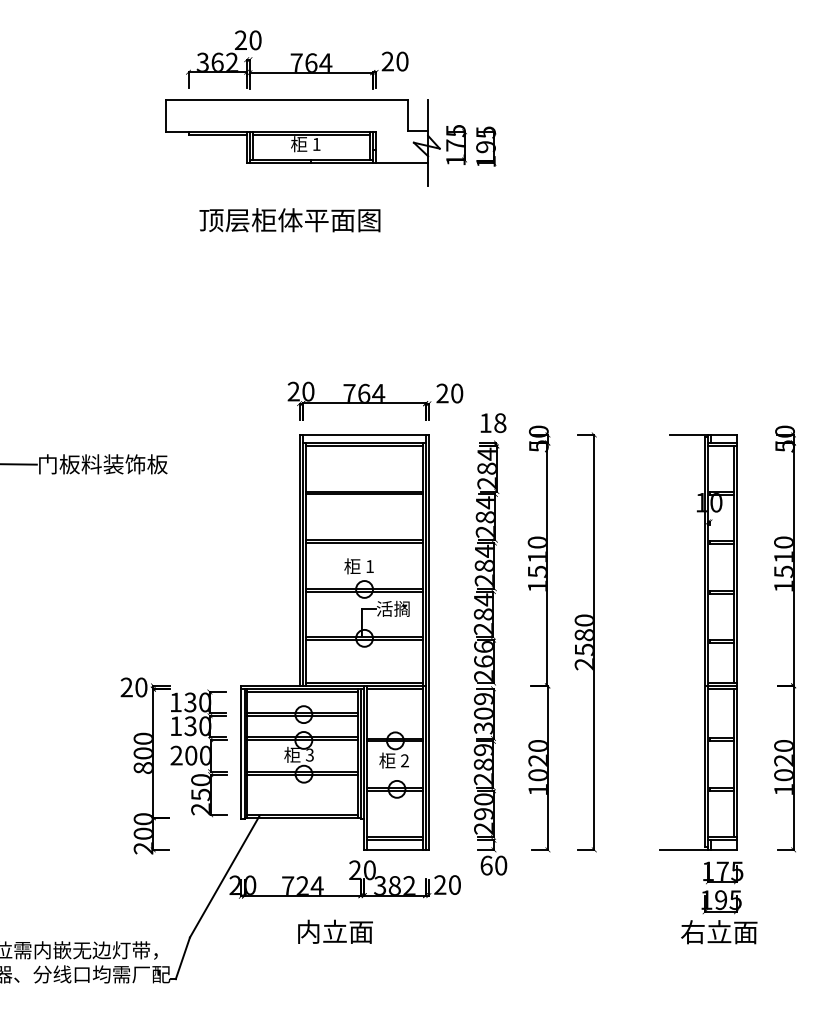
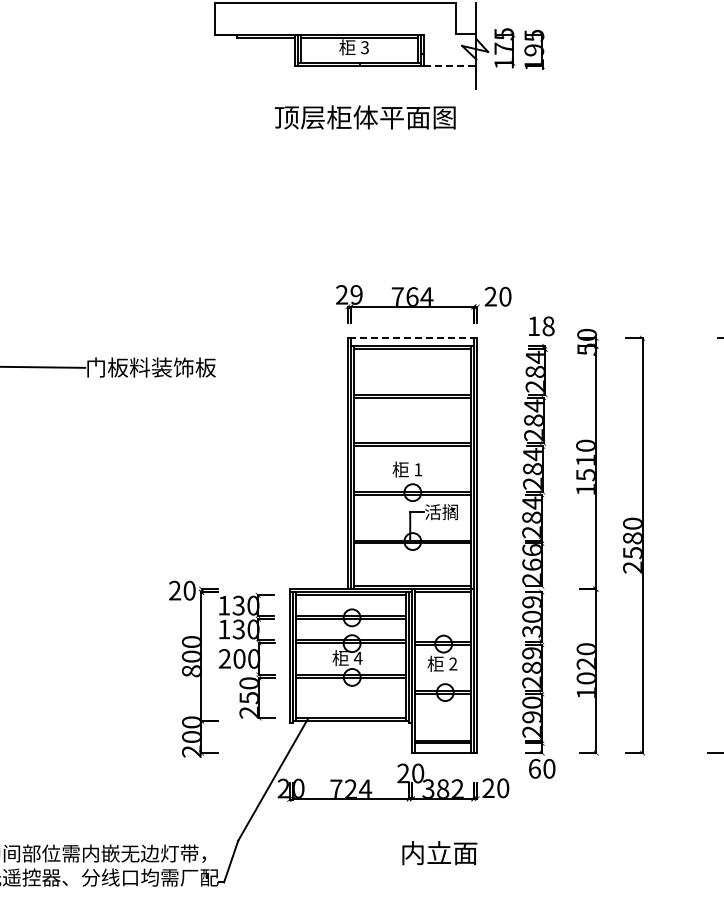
text: (316, 143) -> (364, 46), 1 -> 3
line: (402, 163) -> (450, 66), solid -> dashed
text: (289, 220) -> (364, 117), moved
text: (308, 391) -> (356, 294), 20 -> 29
line: (364, 434) -> (412, 337), solid -> dashed
text: (309, 754) -> (357, 657), 3 -> 4
text: (335, 931) -> (439, 852), moved

